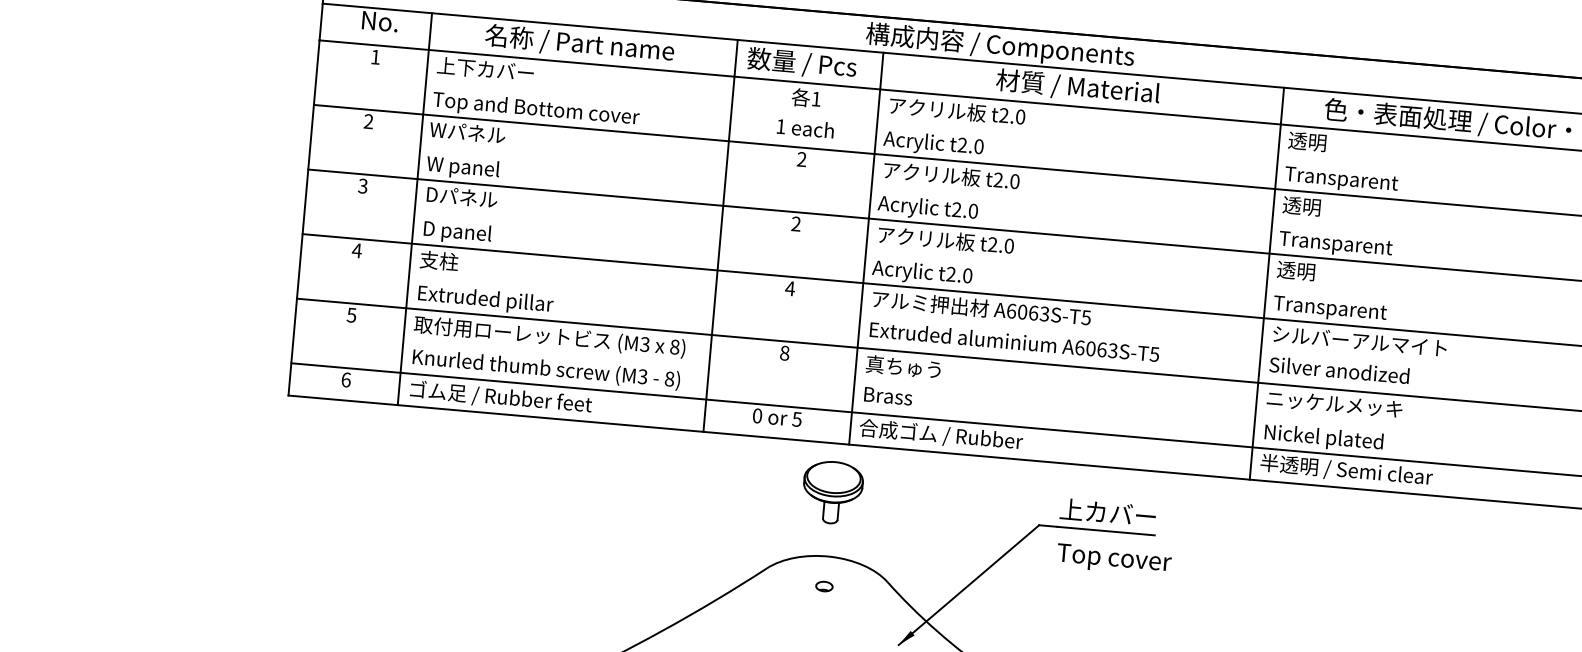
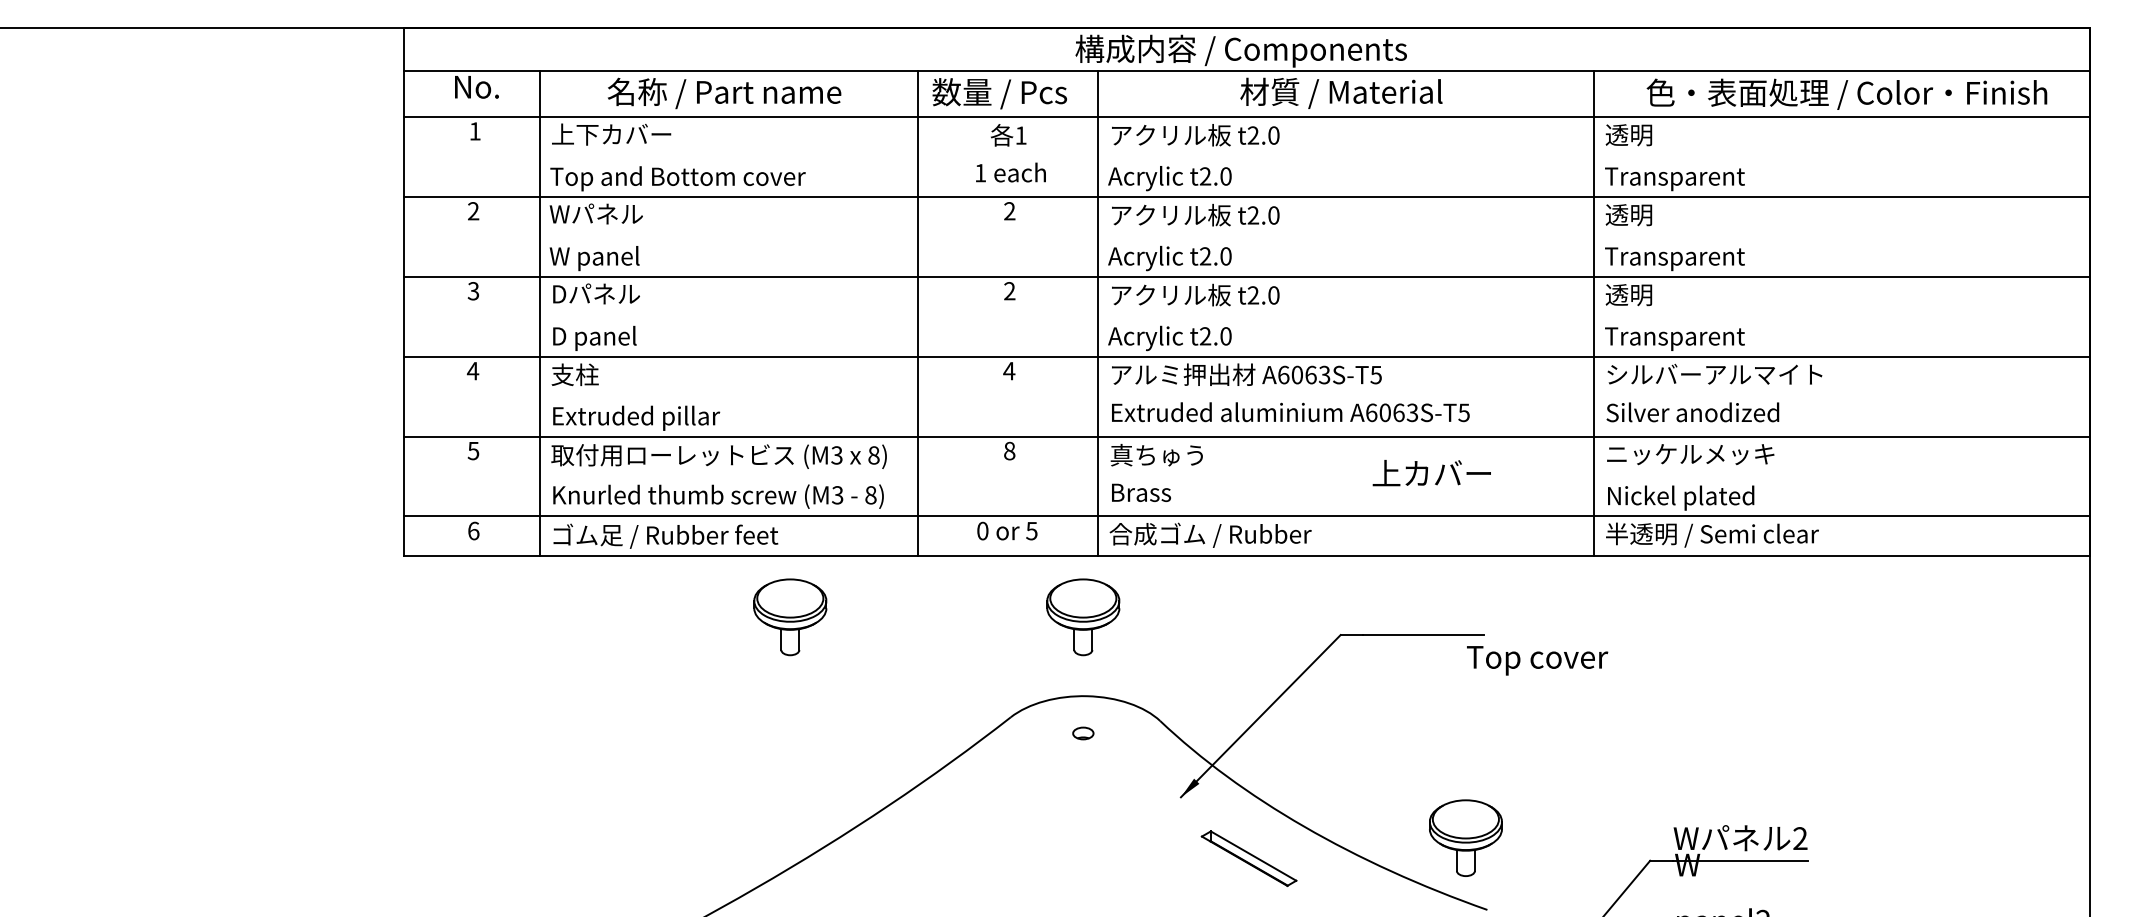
part: (596, 472) -> (790, 617), added
text: (1107, 512) -> (1431, 473), moved
text: (1114, 559) -> (1537, 660), moved

